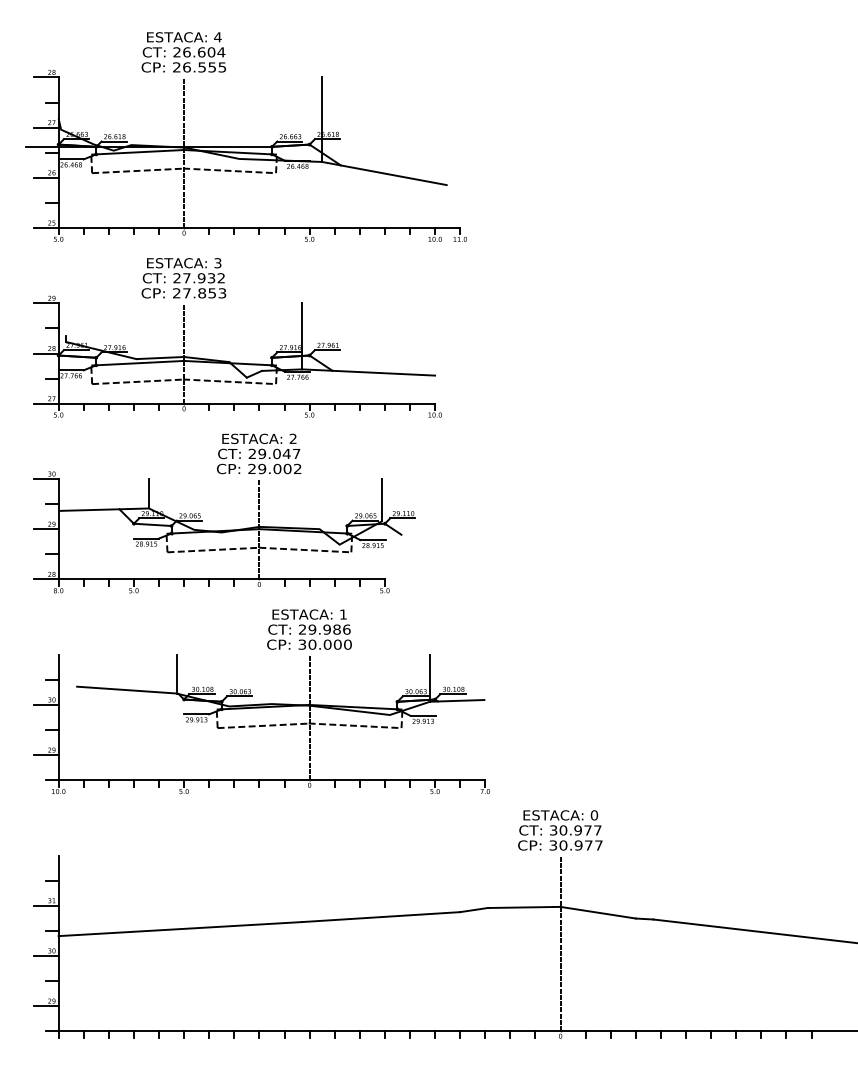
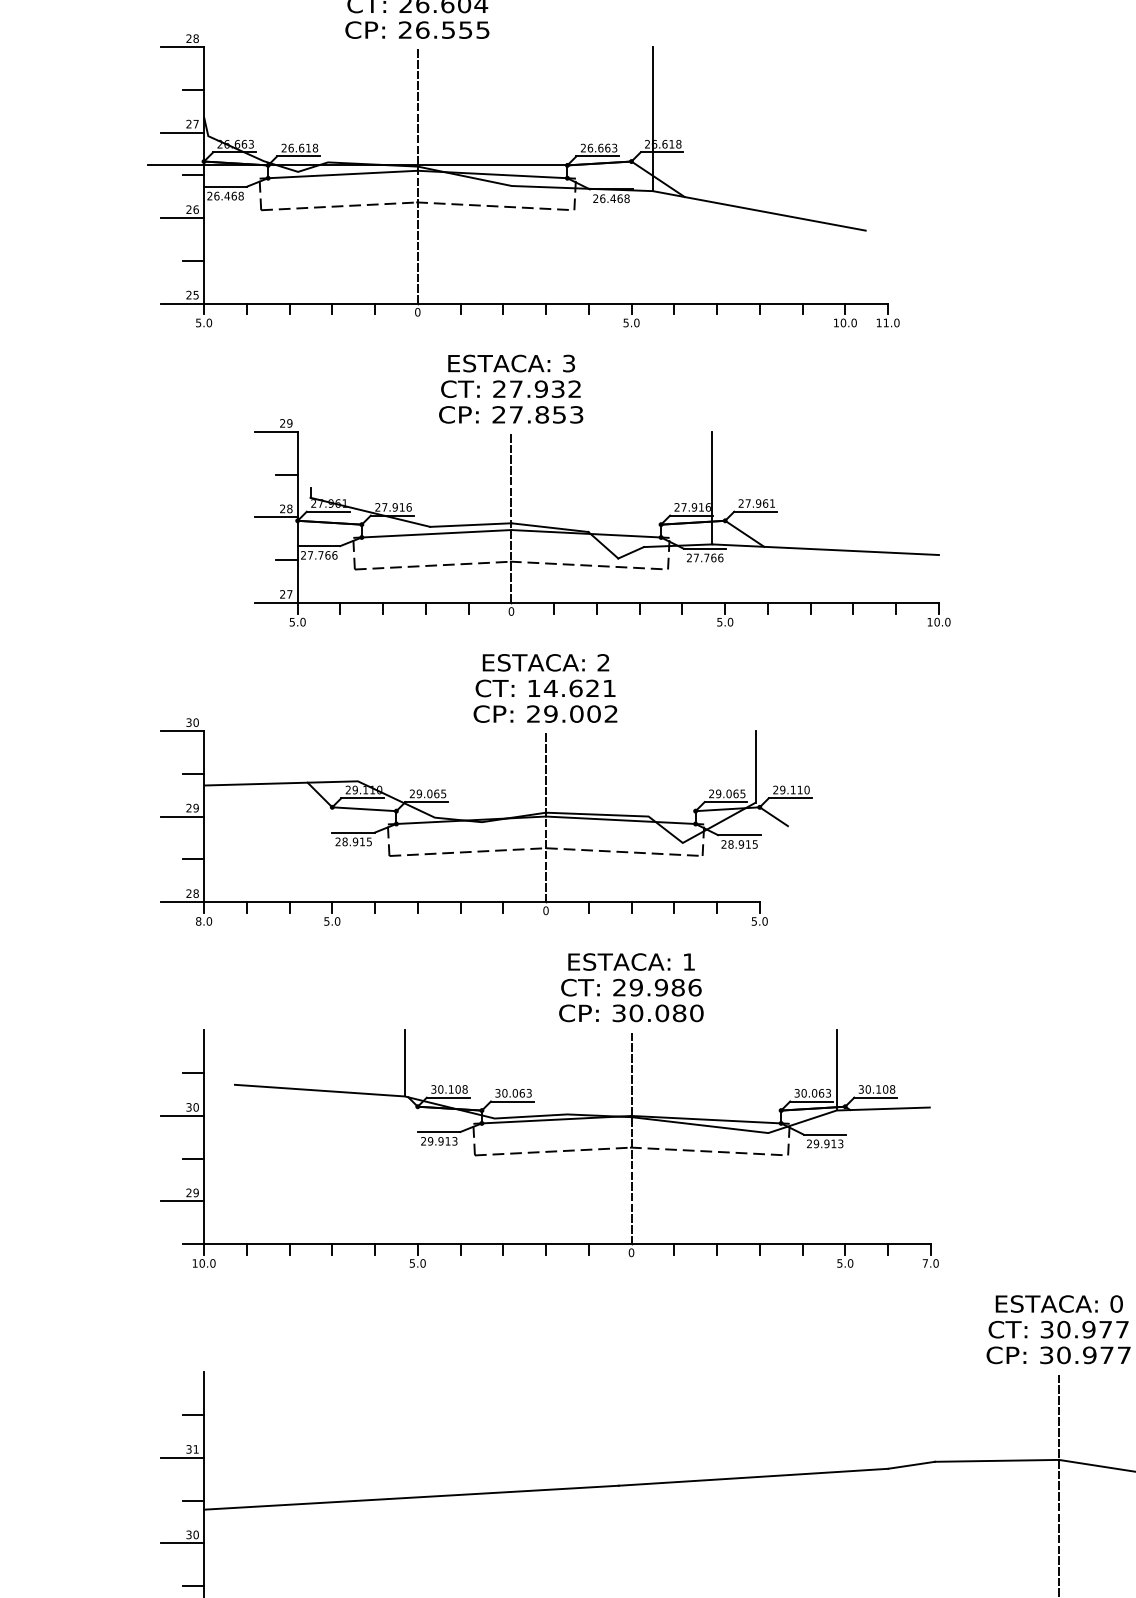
part: (230, 361) -> (590, 530), moved
text: (274, 453) -> (571, 687), 29.047 -> 14.621
line: (148, 493) -> (357, 755), removed
text: (337, 644) -> (679, 1012), 30.000 -> 30.080

